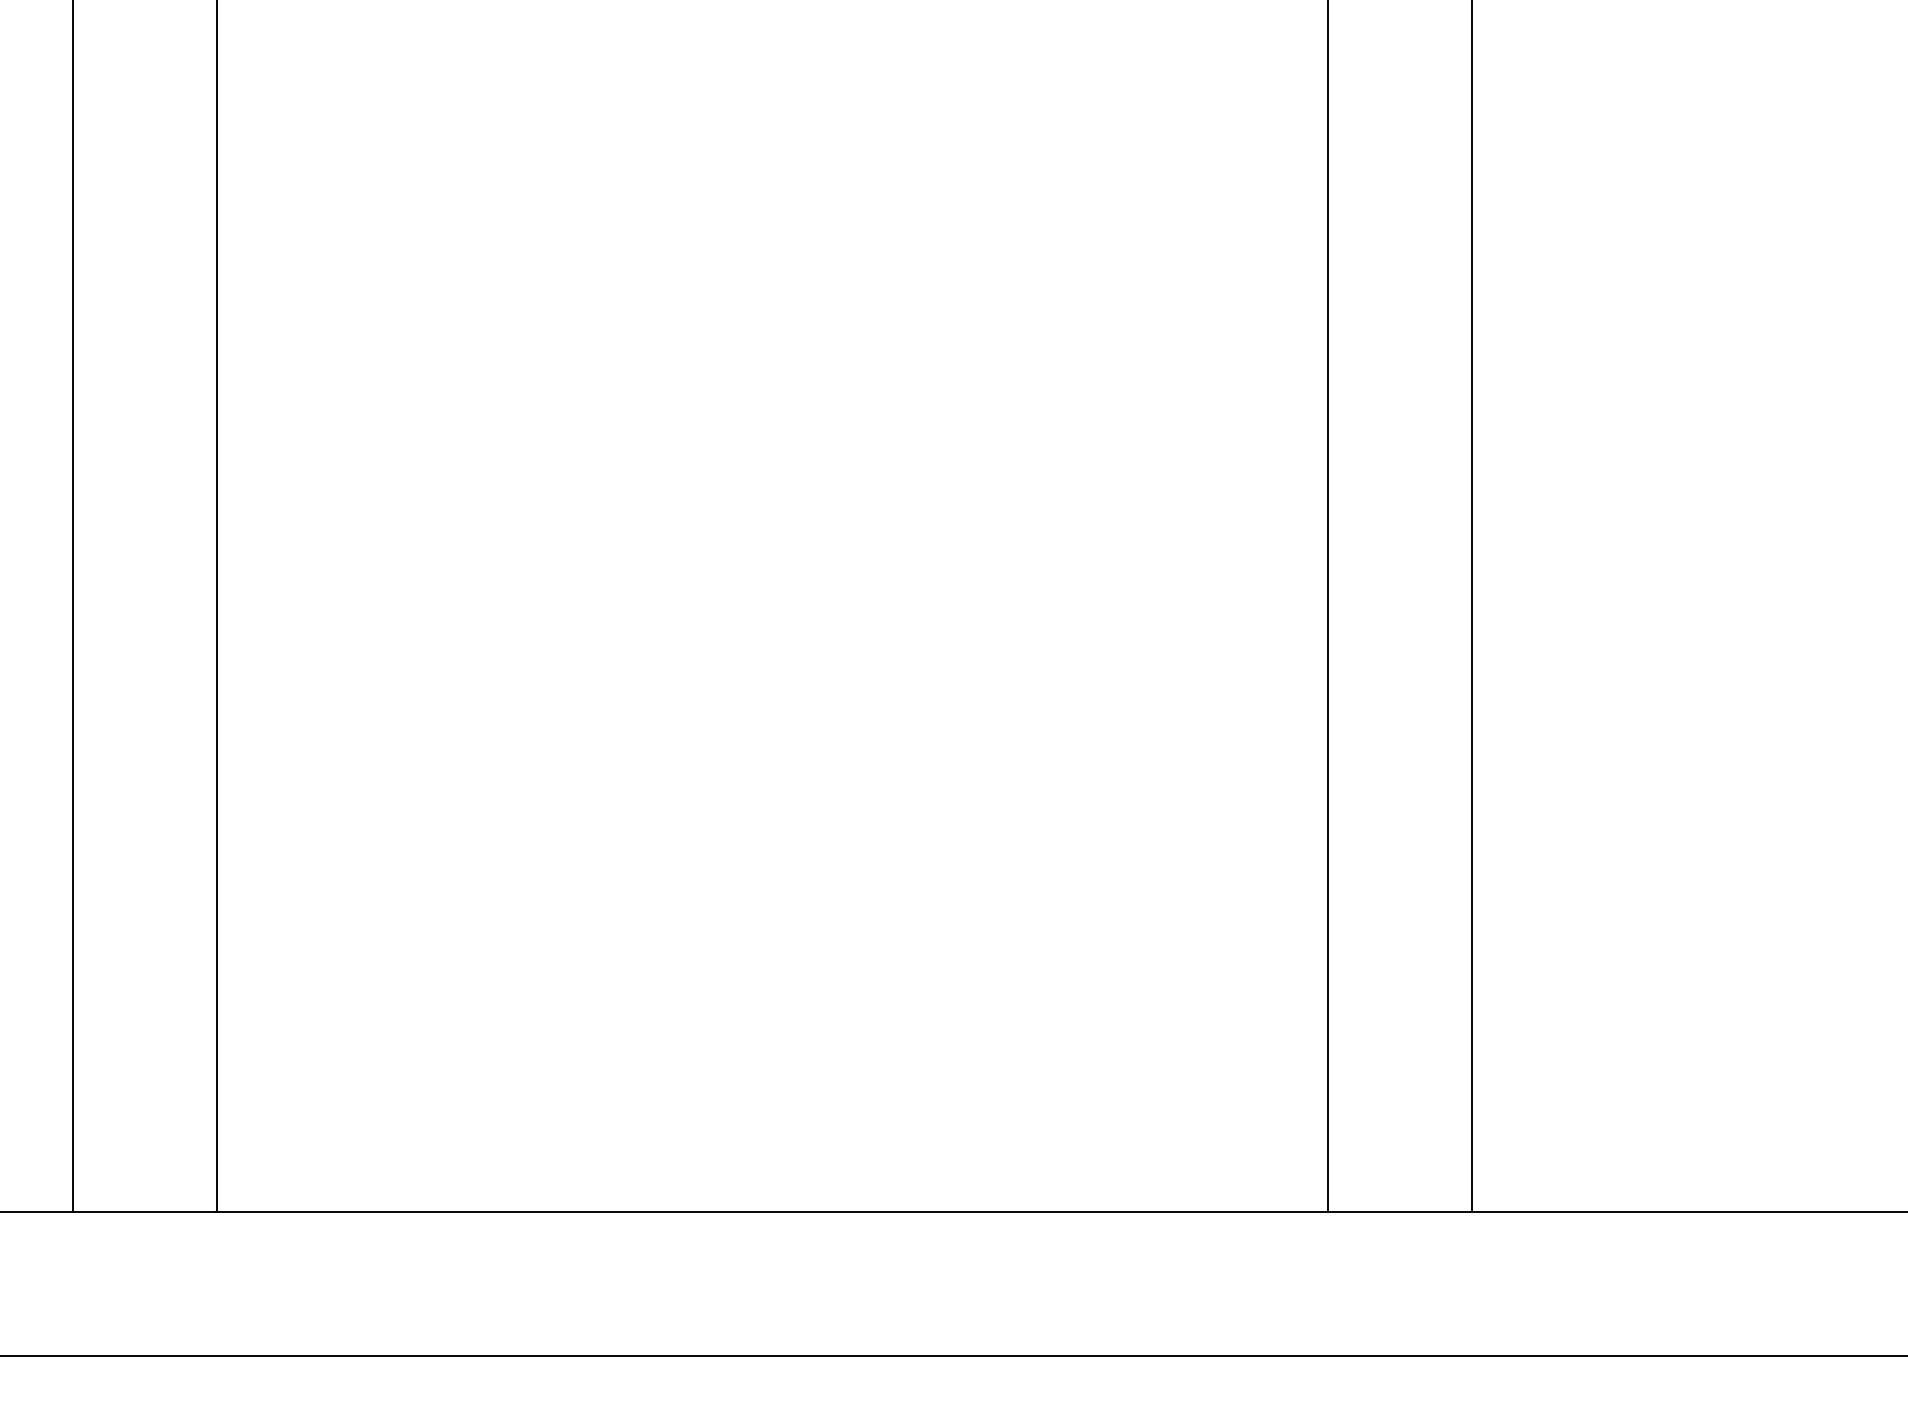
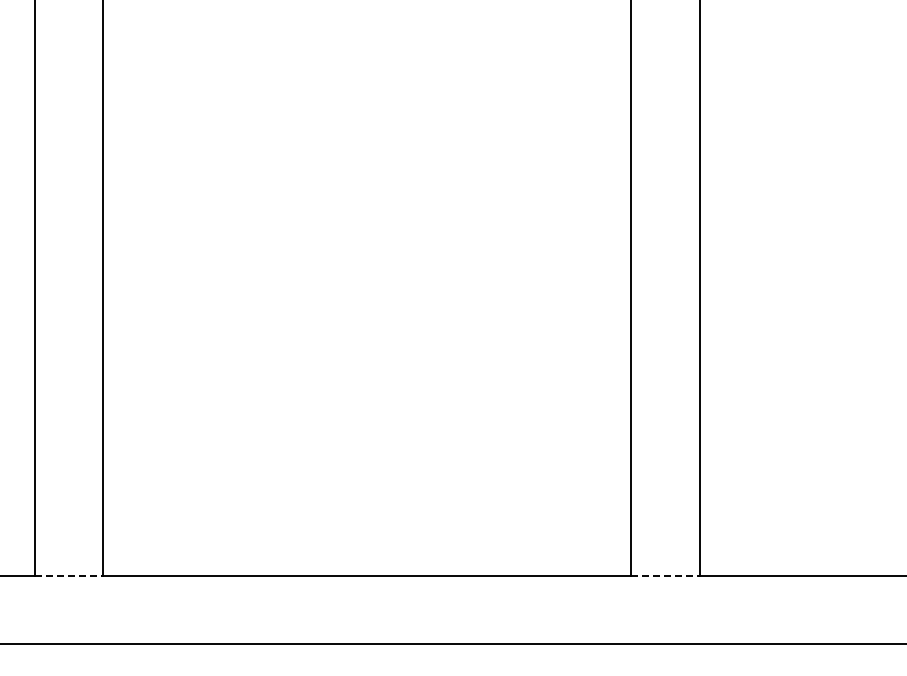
line: (144, 1212) -> (68, 576), solid -> dashed
line: (1399, 1212) -> (665, 576), solid -> dashed

